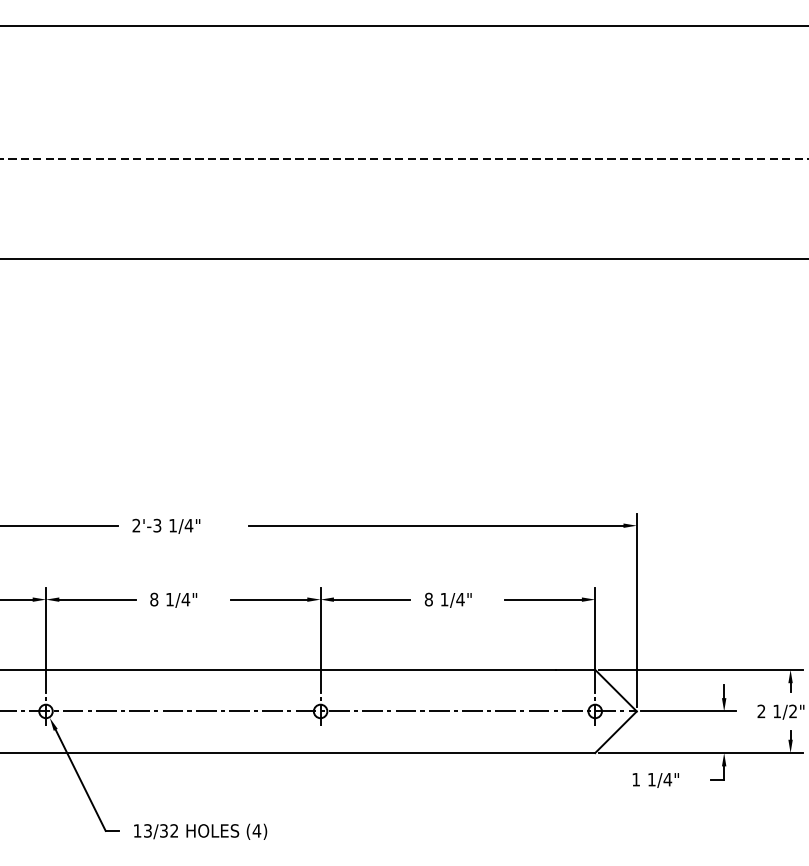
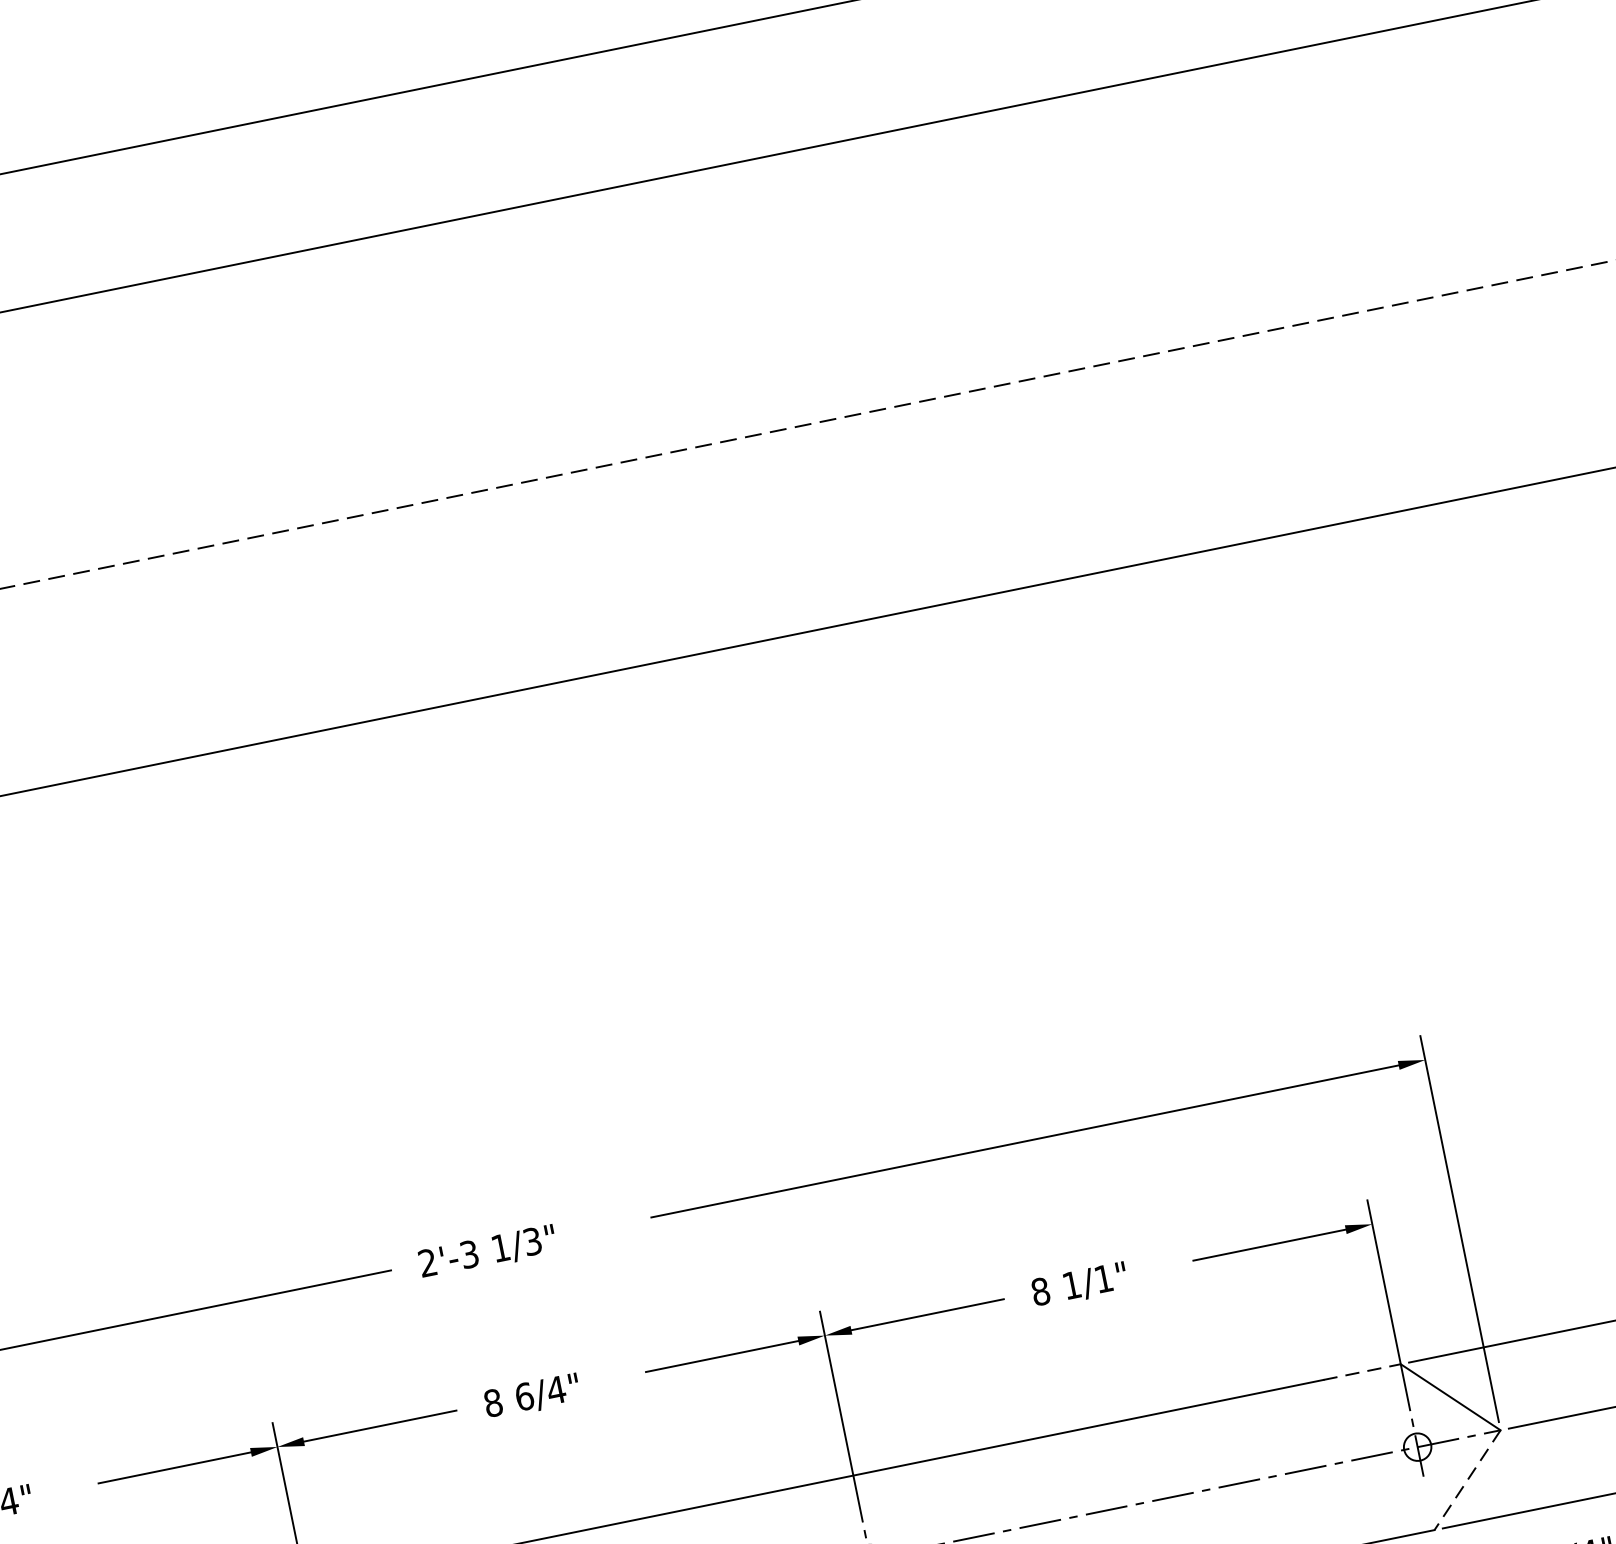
text: (188, 525) -> (531, 1241), 1/4" -> 1/3"
text: (170, 599) -> (525, 1396), 1/4" -> 6/4"
text: (460, 599) -> (1103, 1278), 1/4" -> 1/1"
line: (576, 669) -> (1363, 1371), solid -> dashed
line: (615, 732) -> (1466, 1480), solid -> dashed

